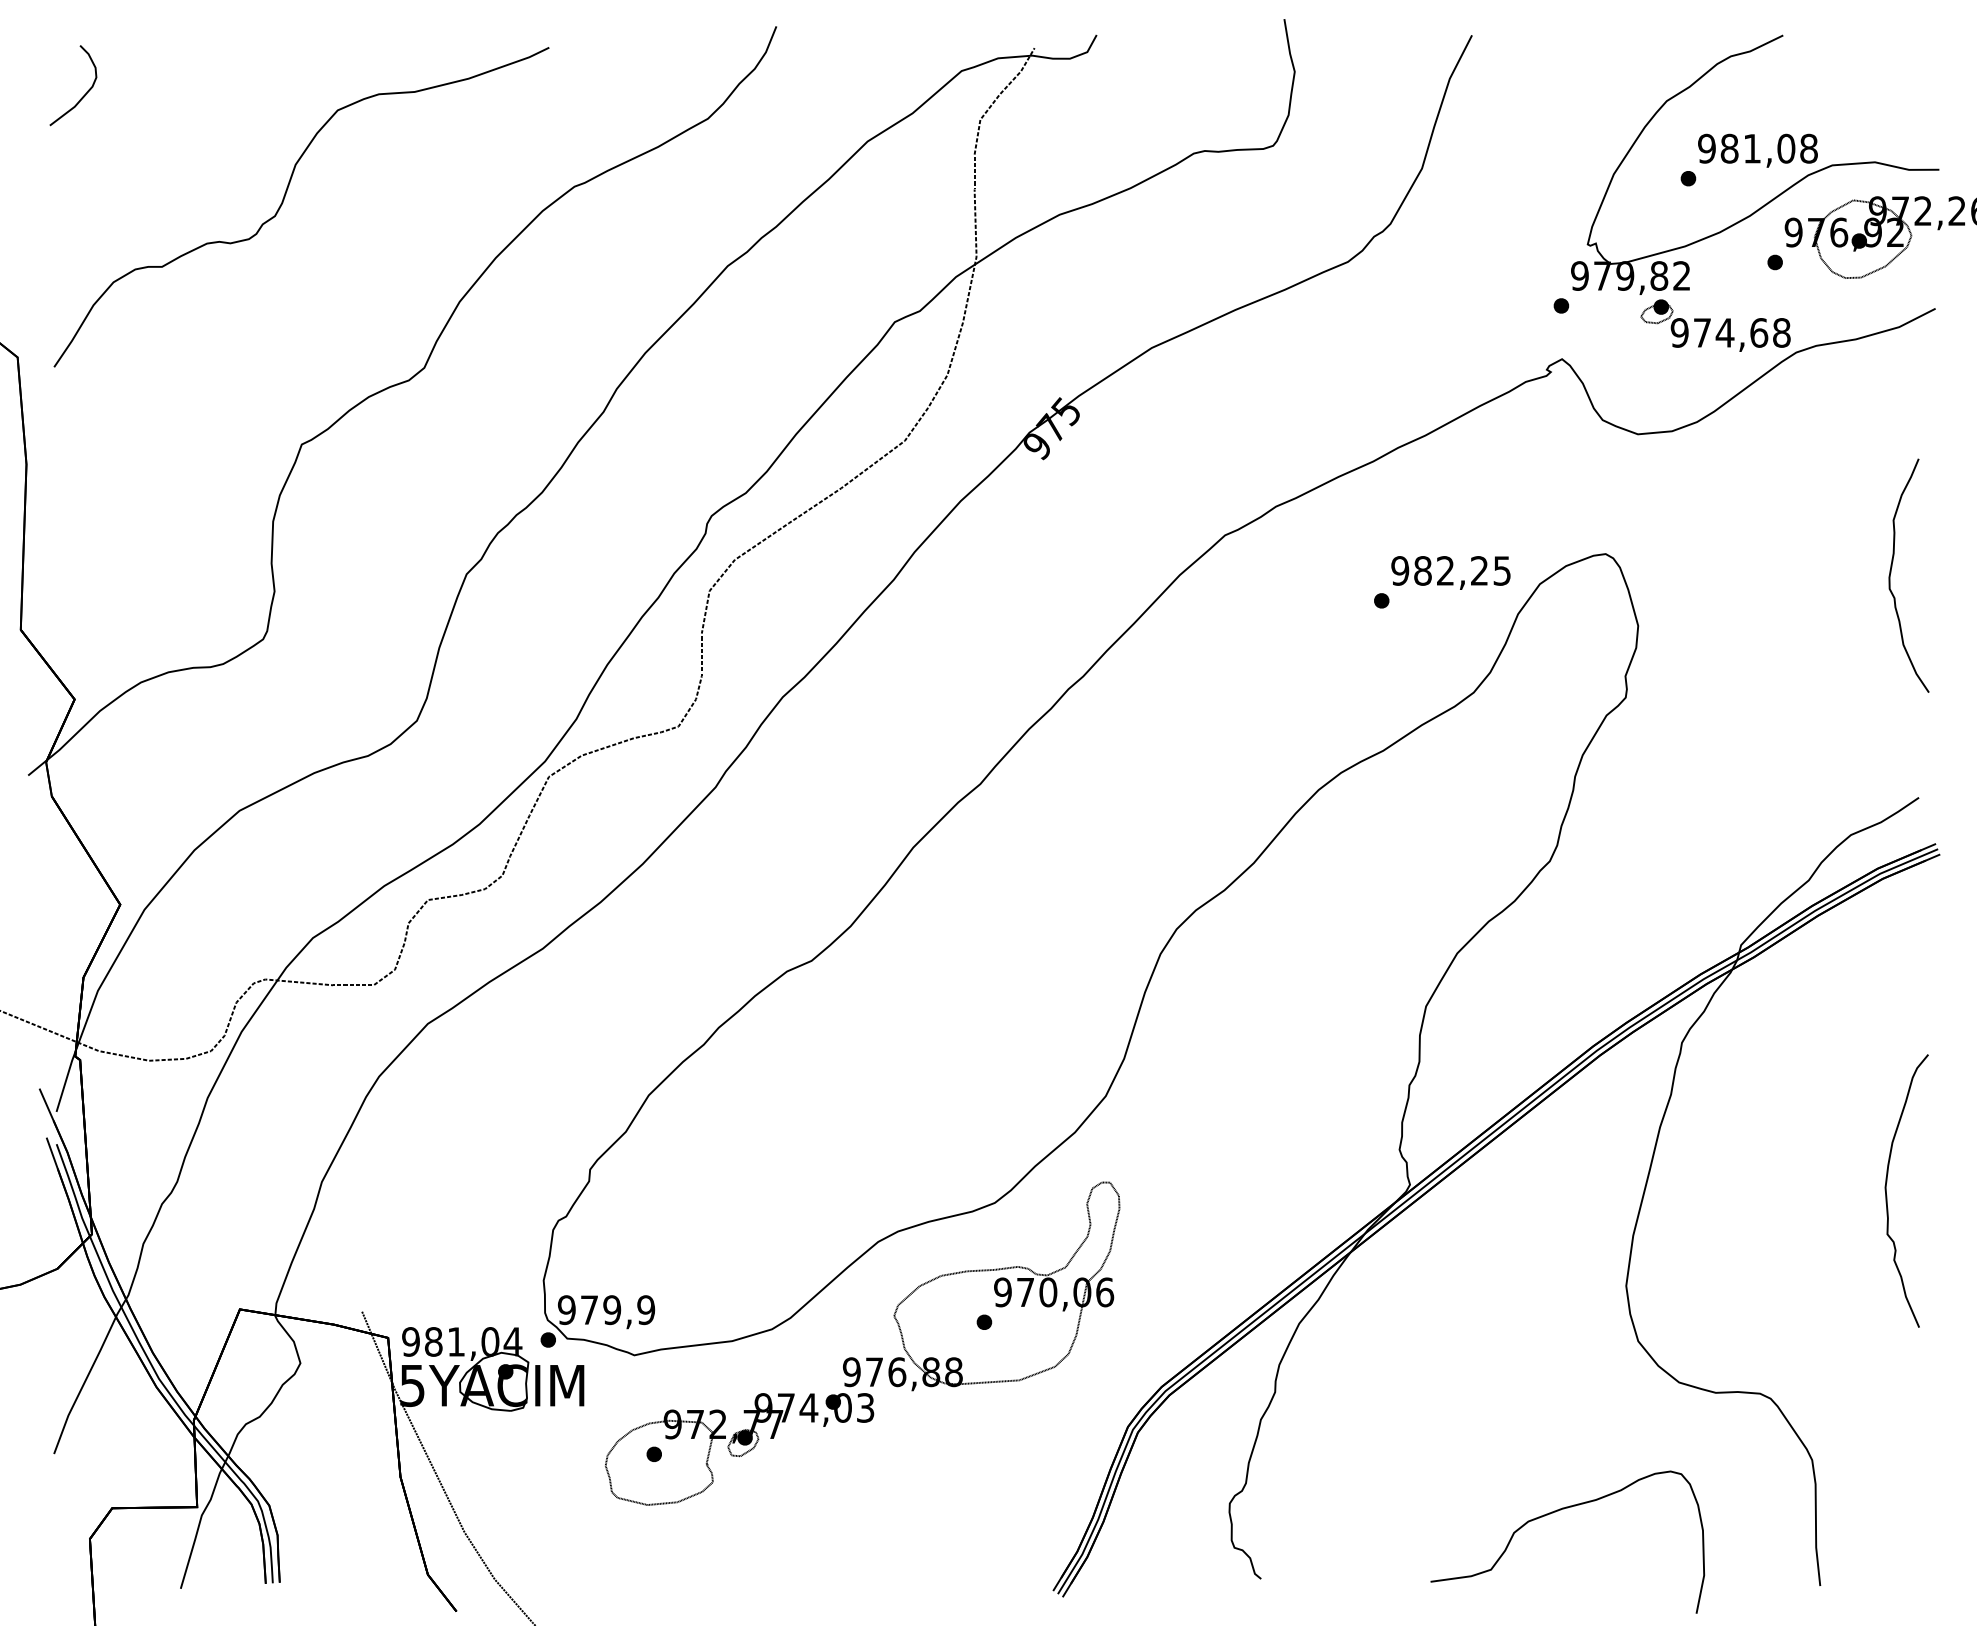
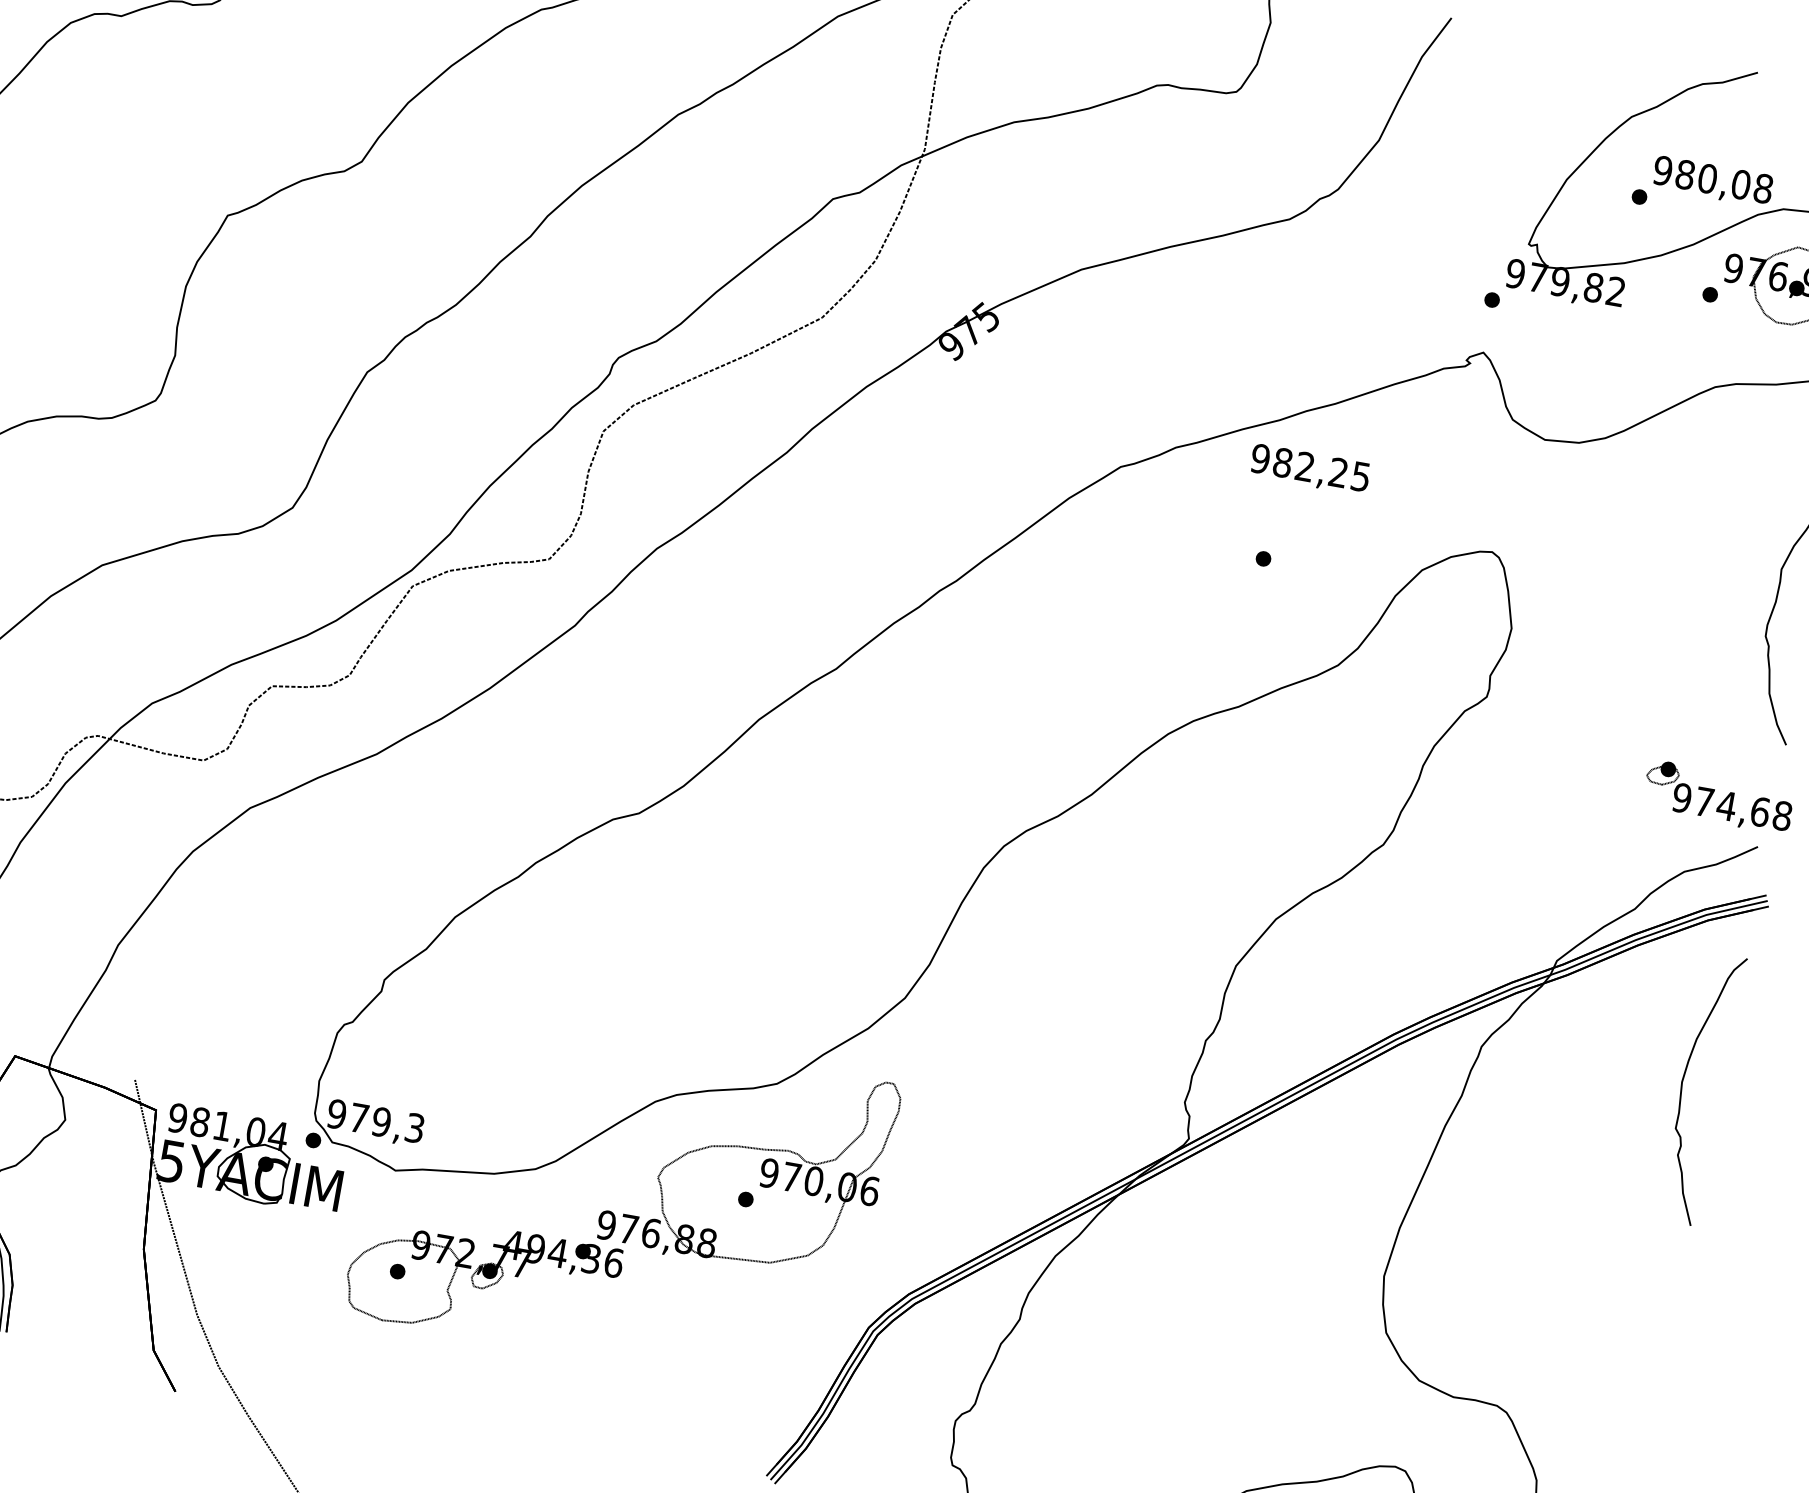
text: (1752, 148) -> (1707, 178), 981,08 -> 980,08
part: (1715, 325) -> (1718, 797), moved
text: (1450, 572) -> (1309, 469), moved
part: (1887, 1195) -> (1682, 1090), moved
text: (646, 1309) -> (415, 1127), 979,9 -> 979,3
text: (814, 1407) -> (563, 1253), 974,03 -> 494,36

